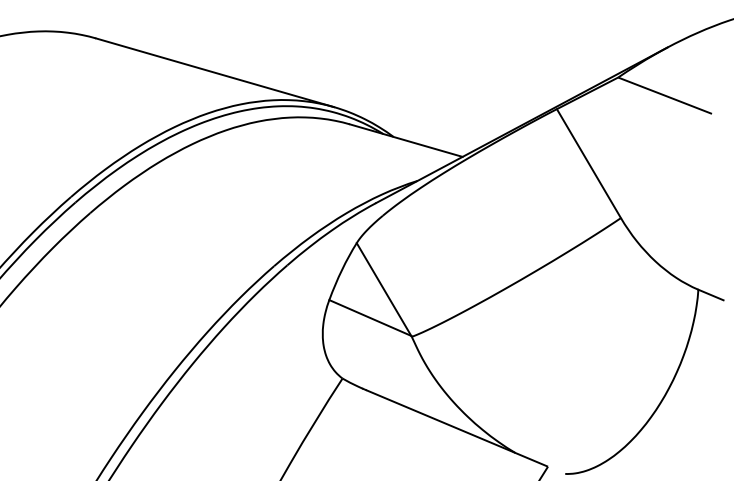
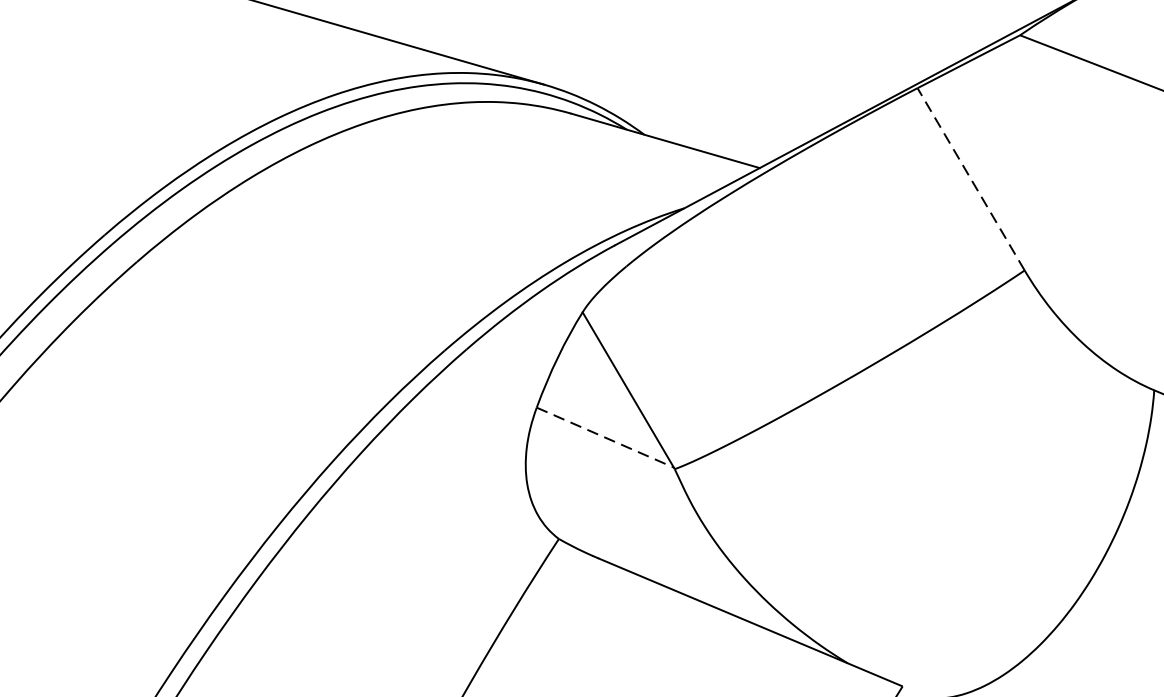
line: (588, 163) -> (970, 179), solid -> dashed
line: (370, 318) -> (605, 438), solid -> dashed

